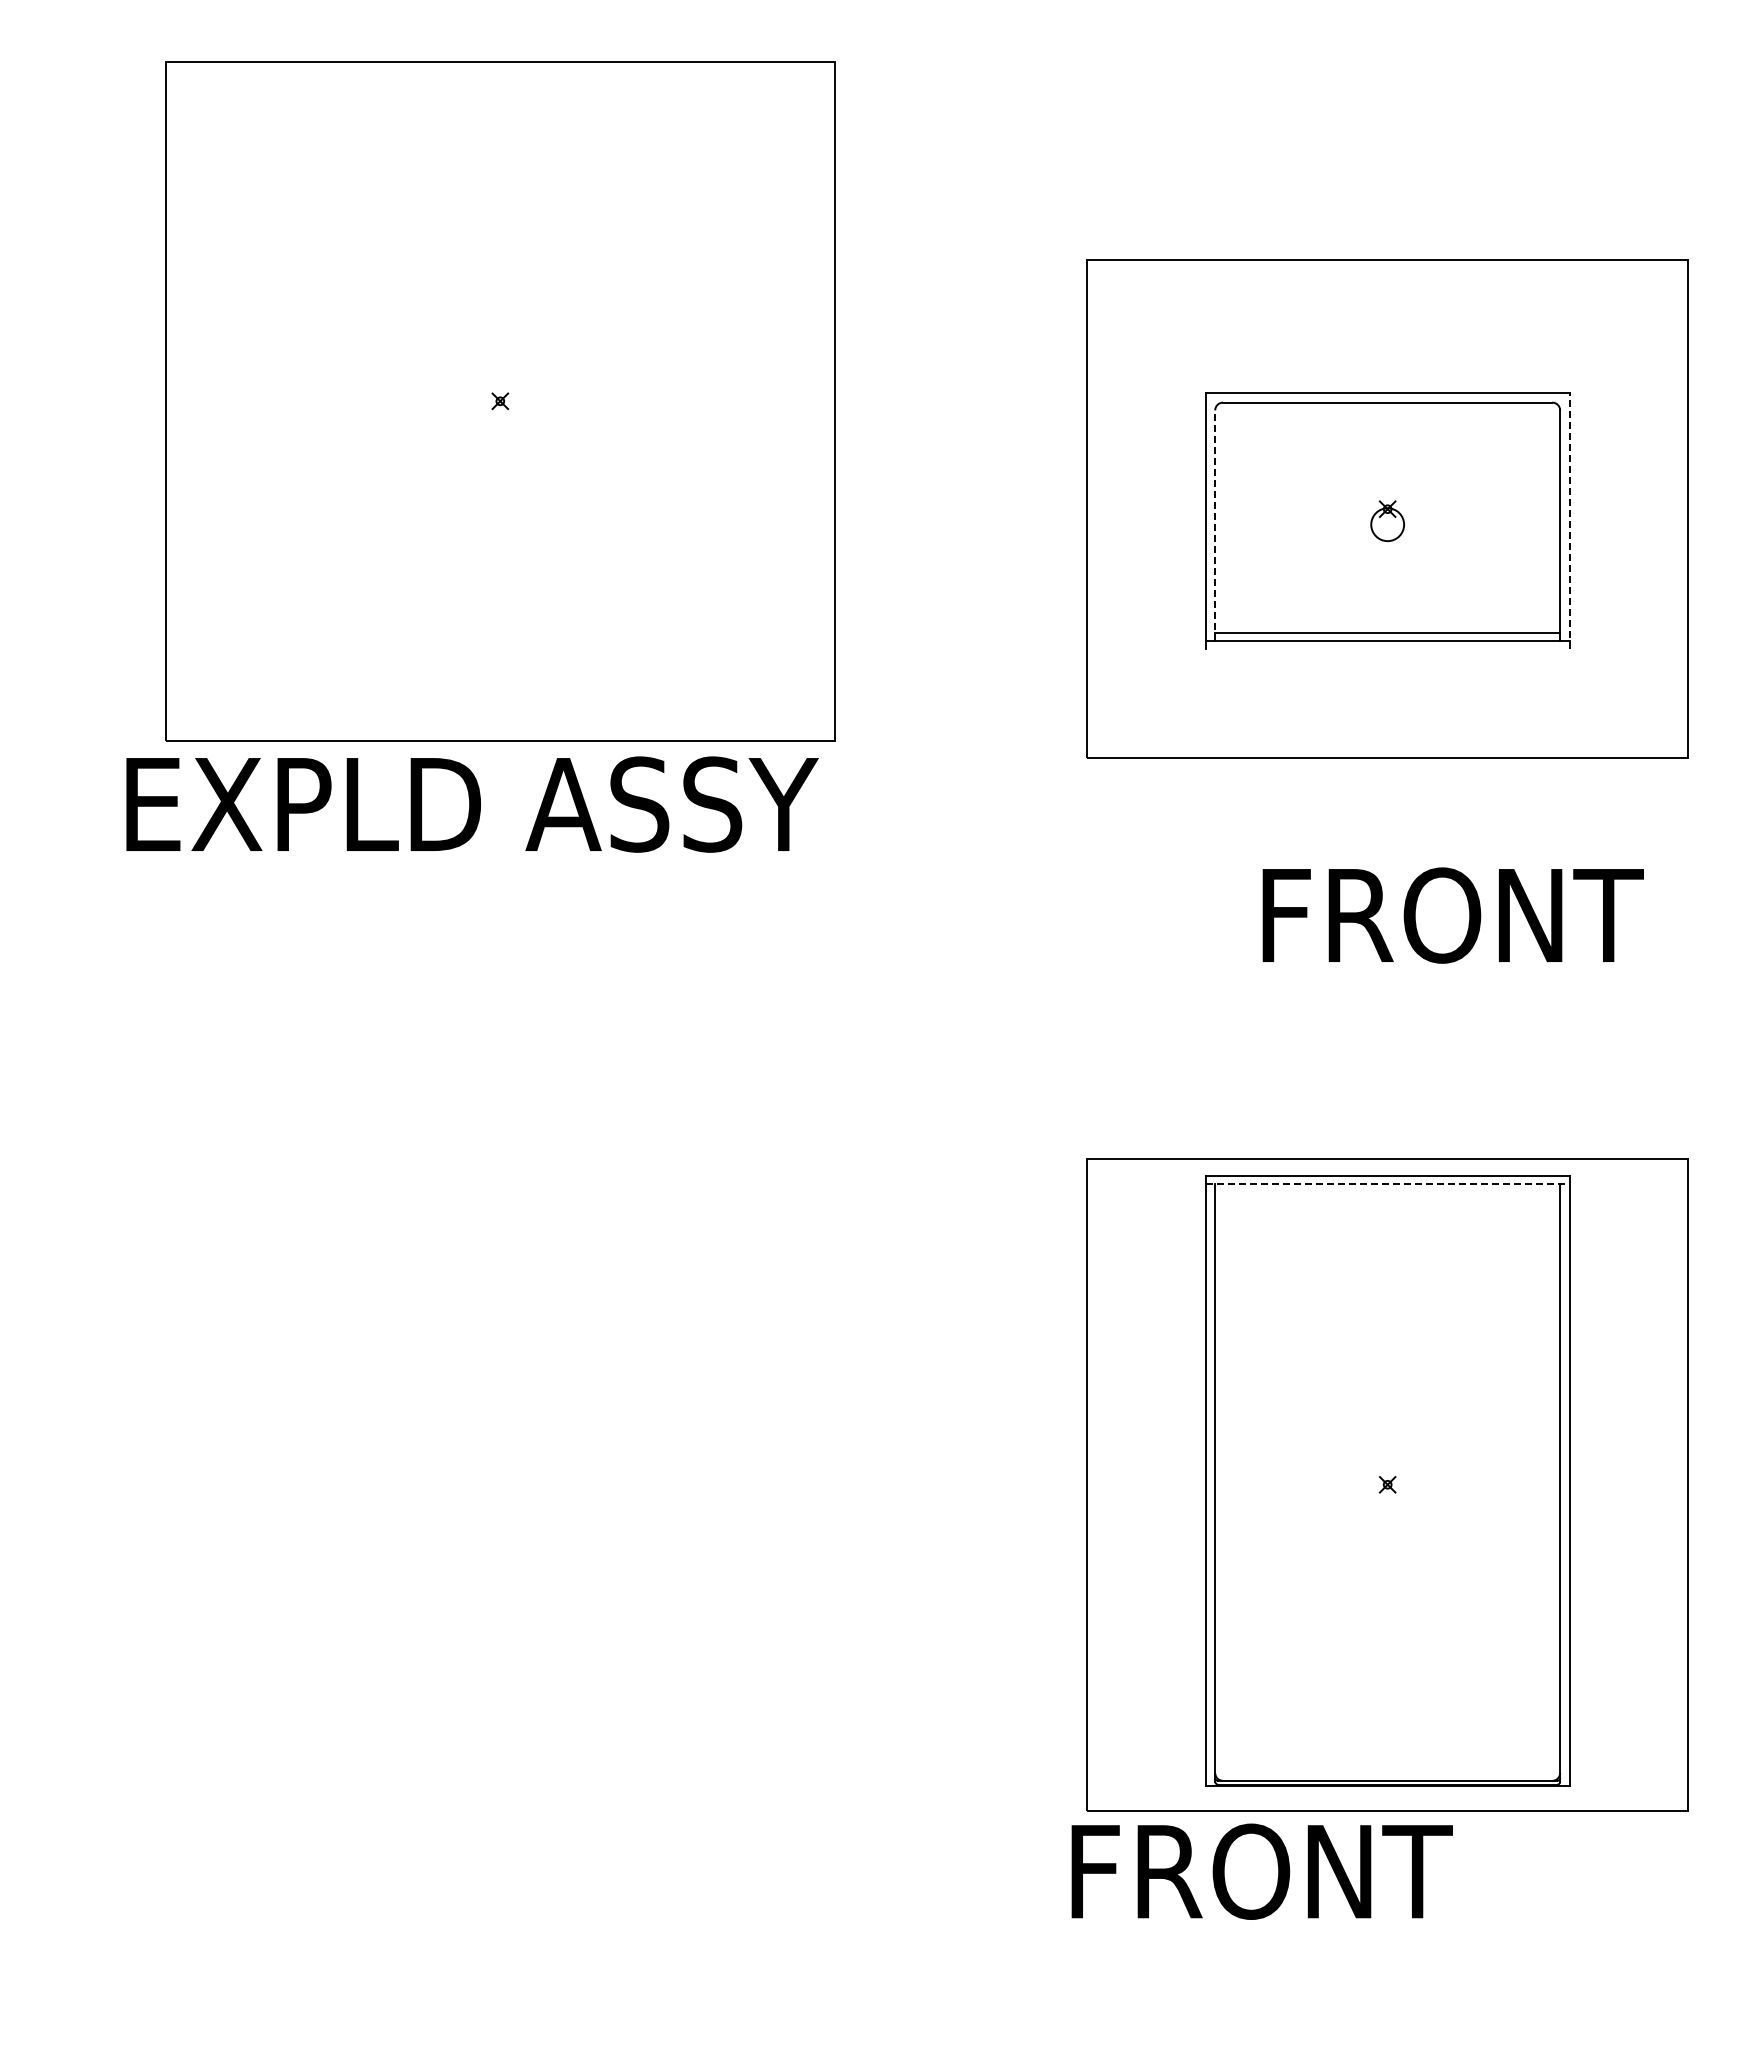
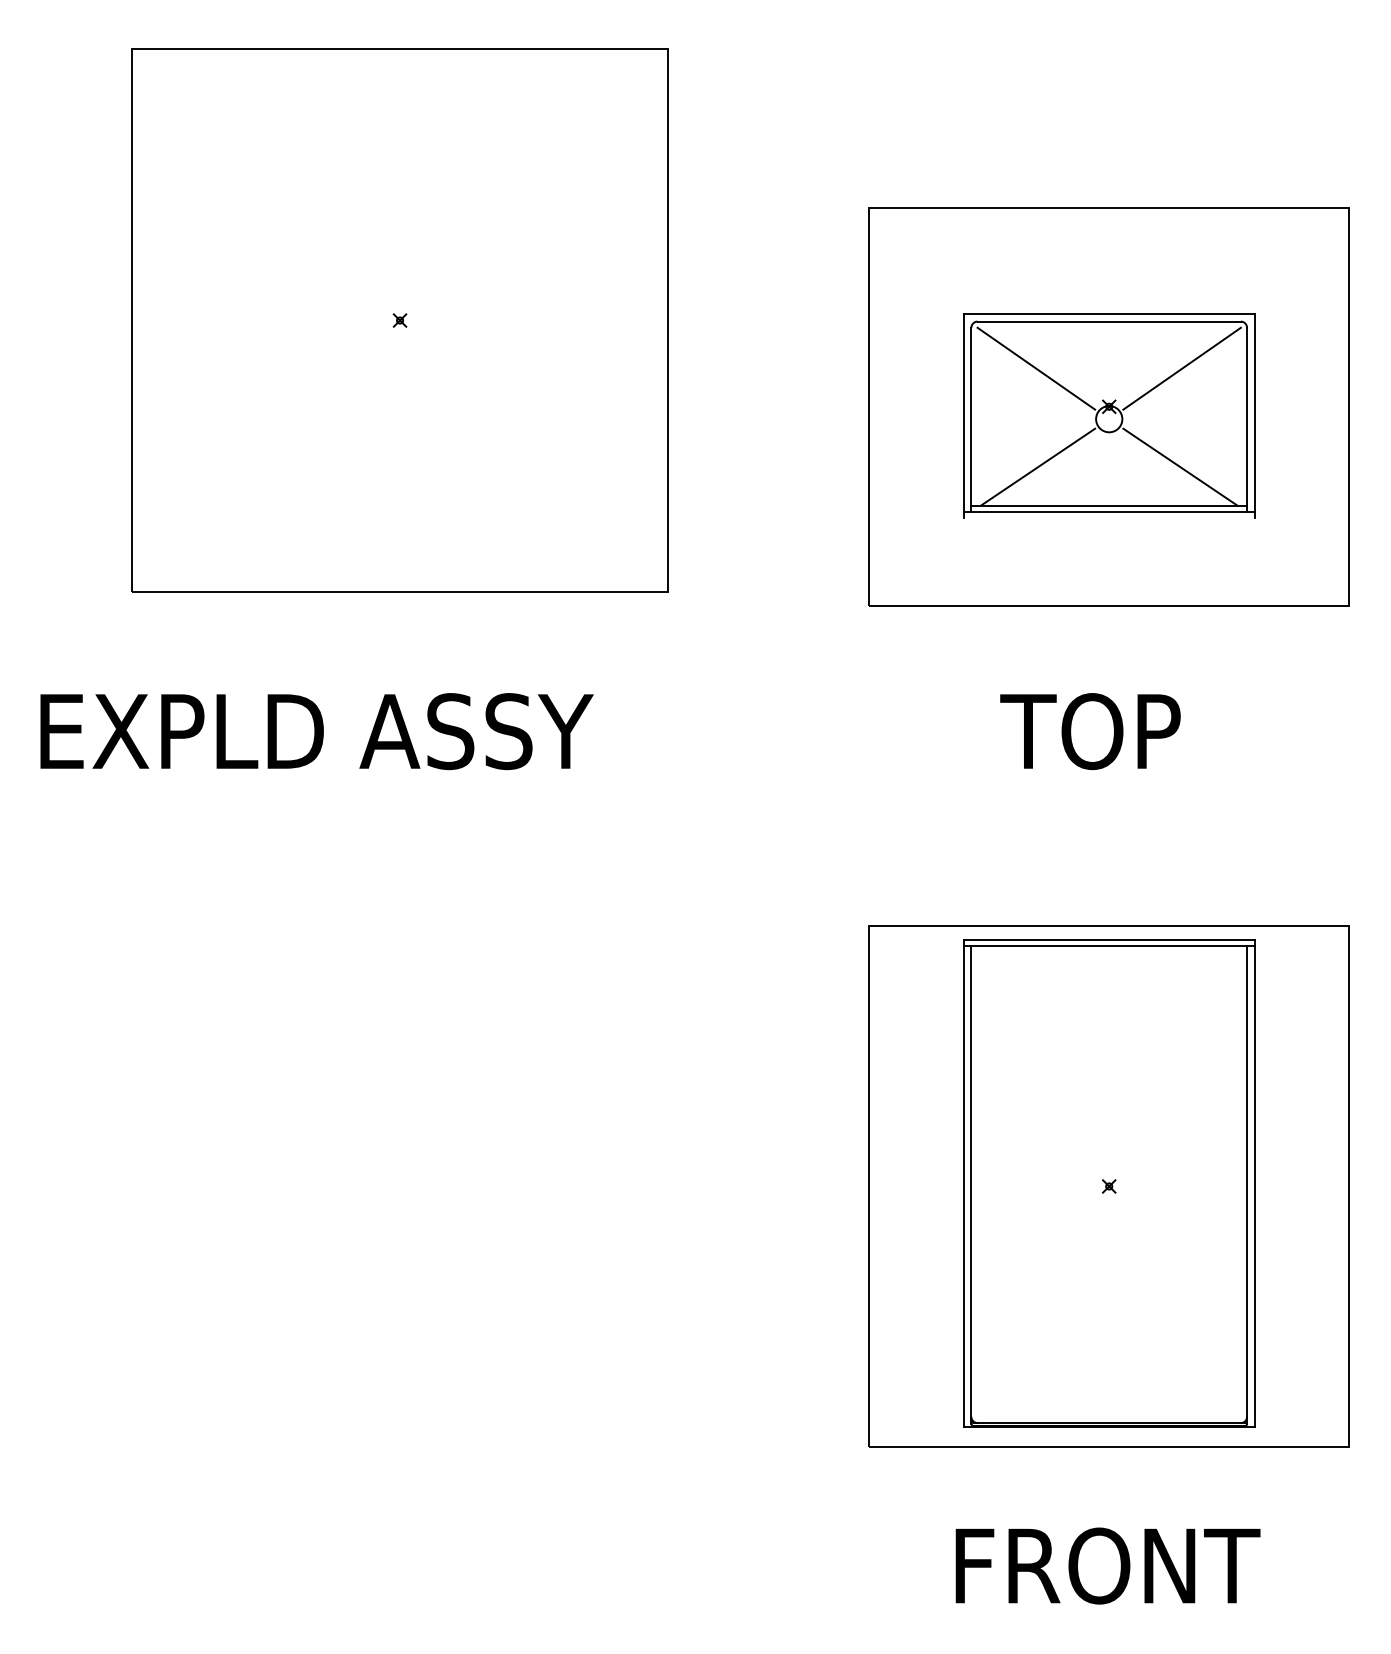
line: (1296, 461) -> (1036, 368), added
line: (1478, 461) -> (1181, 368), added
line: (1569, 520) -> (1254, 415), dashed -> solid
line: (1215, 525) -> (971, 419), dashed -> solid
line: (1299, 584) -> (1038, 466), added
line: (1476, 584) -> (1180, 466), added
text: (472, 804) -> (317, 731), moved
text: (1447, 915) -> (1157, 731), FRONT -> TOP
line: (1388, 1183) -> (1109, 945), dashed -> solid
text: (1261, 1871) -> (1107, 1565), moved

